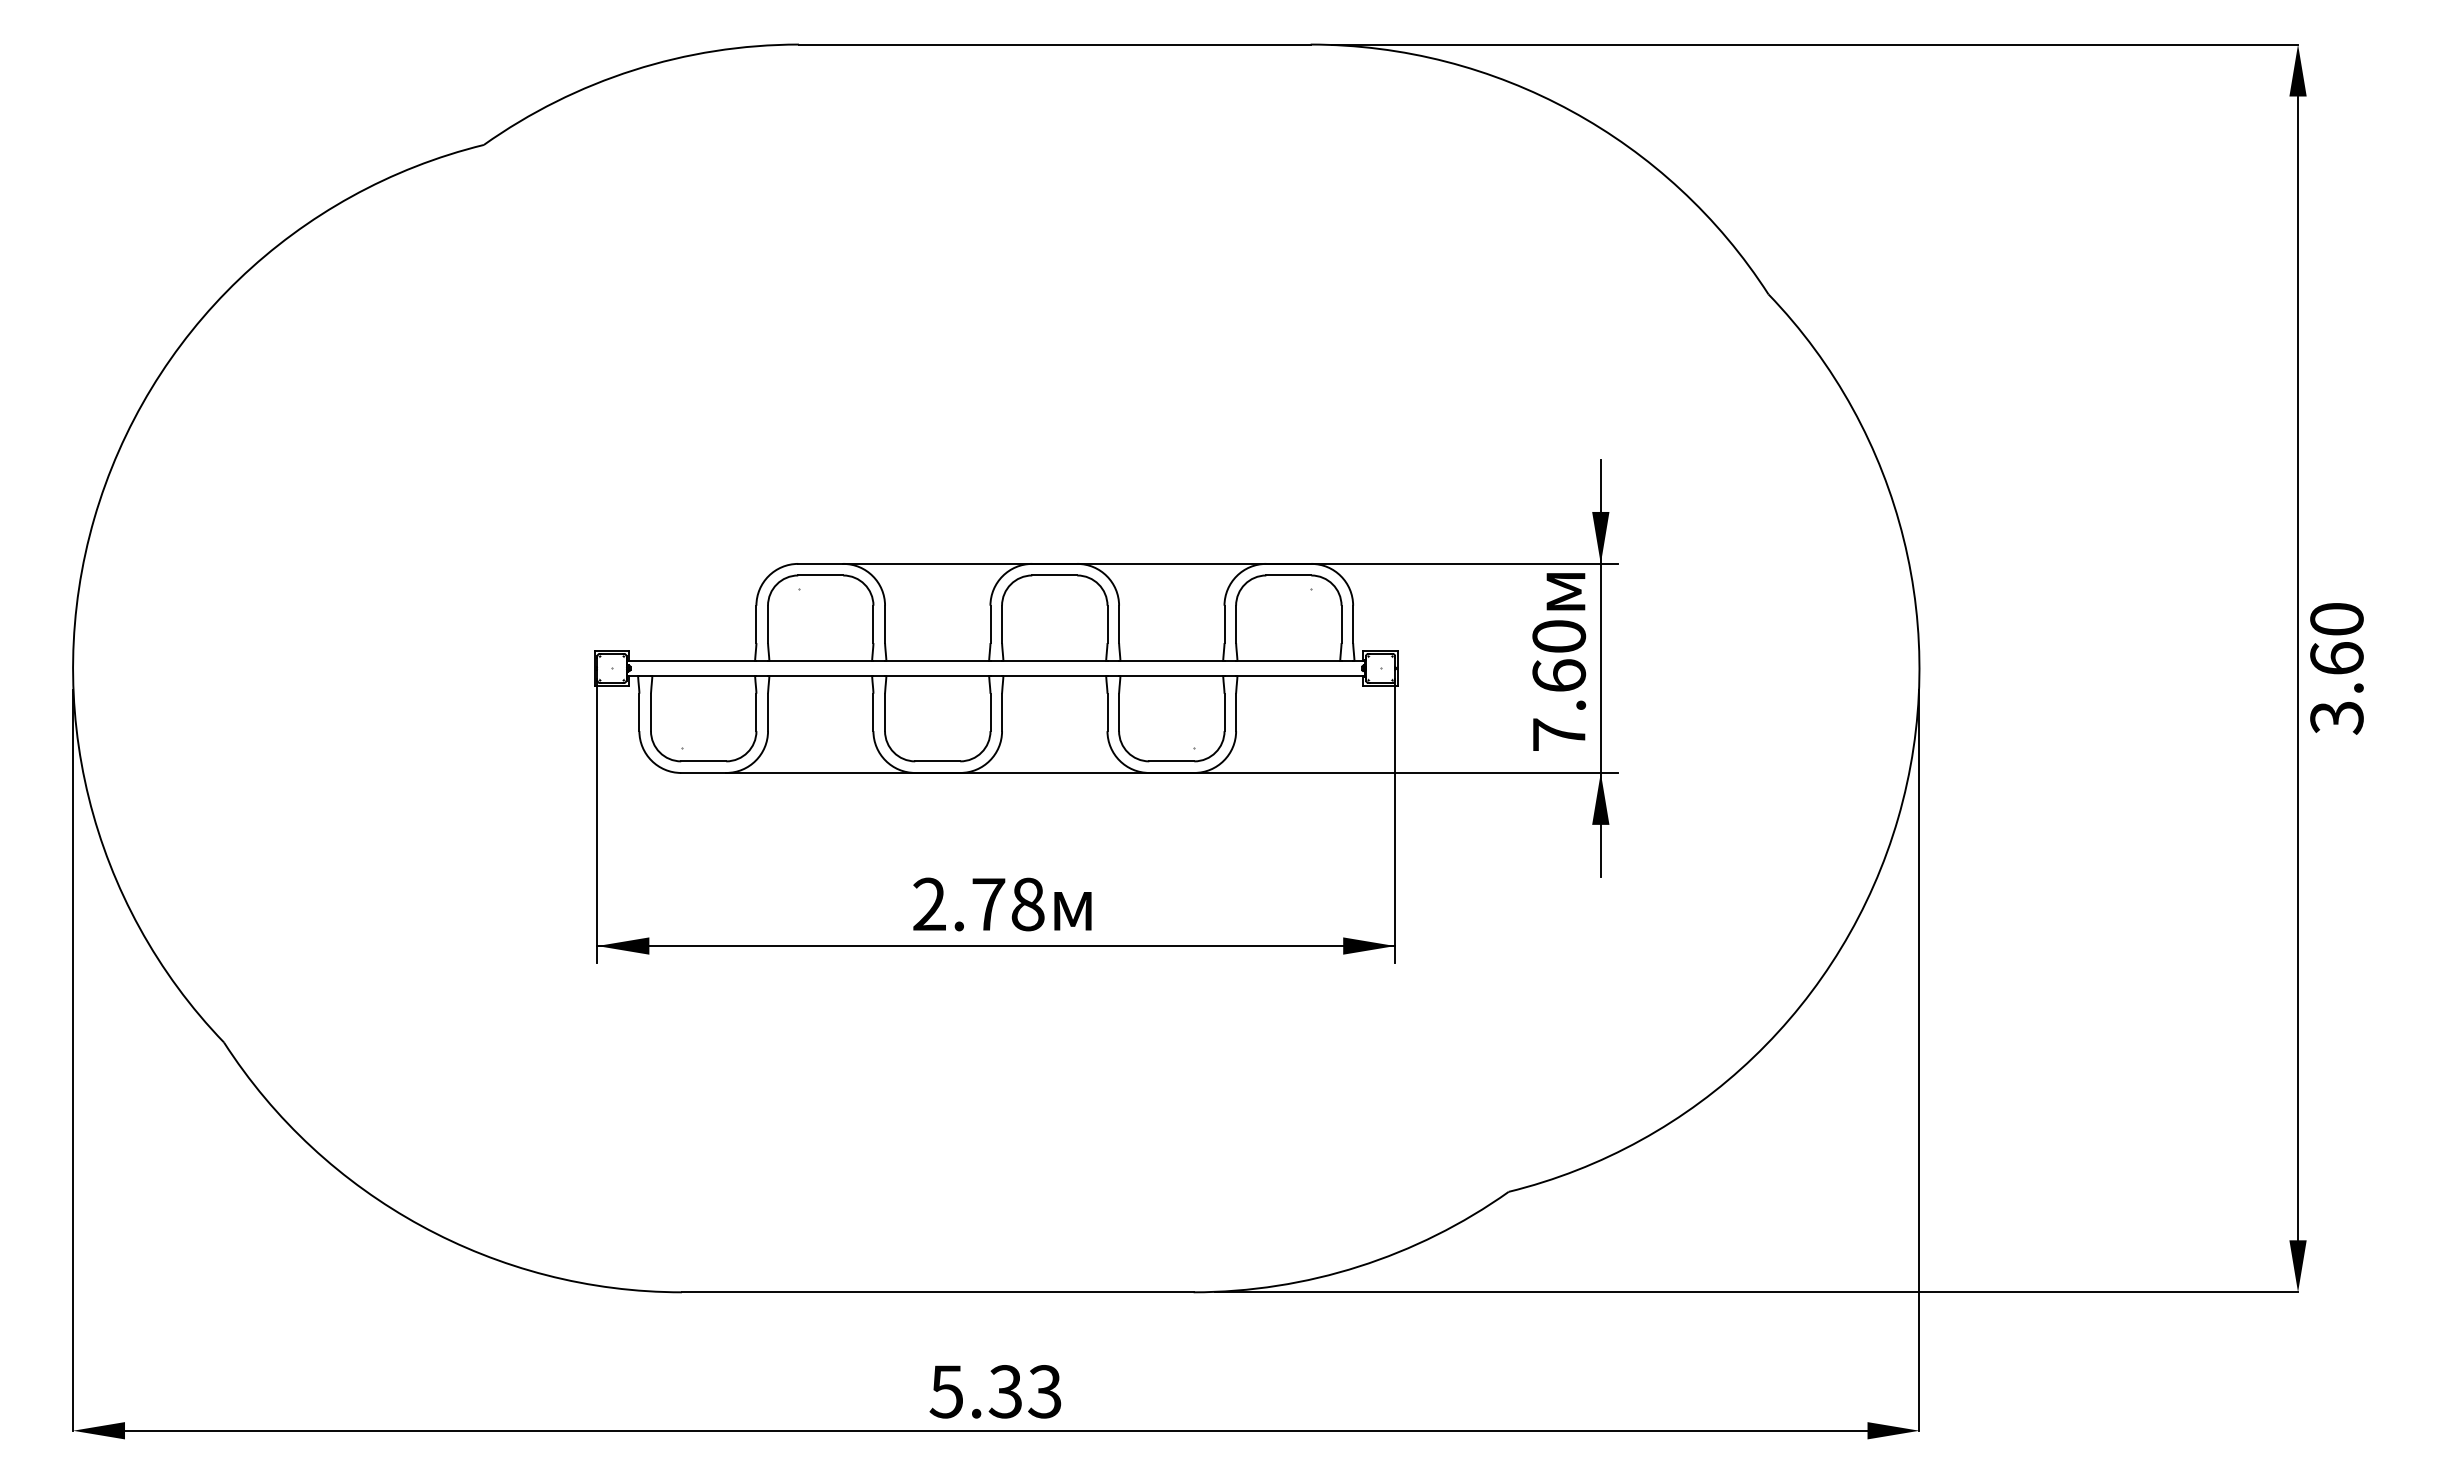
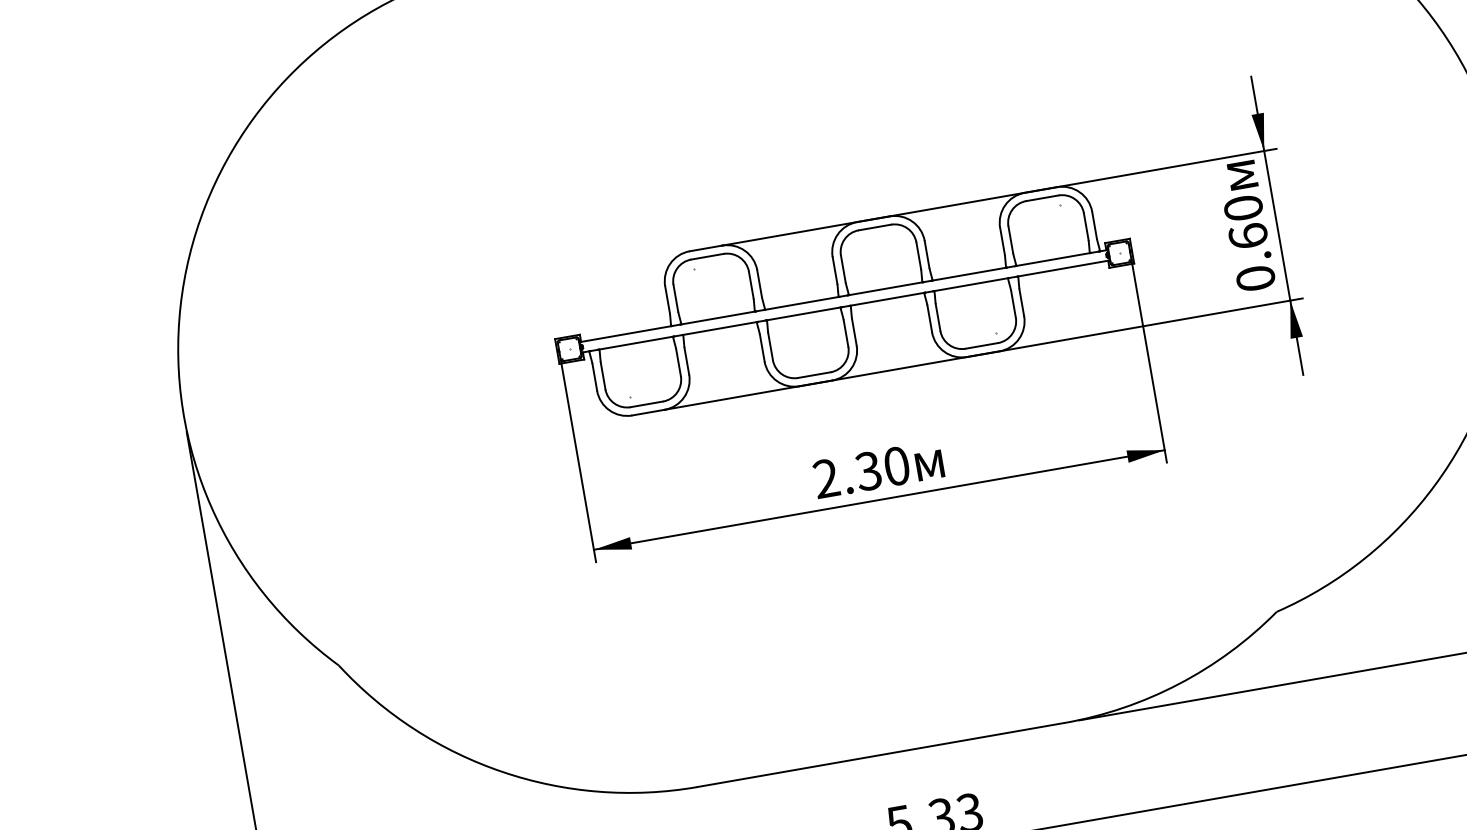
text: (1559, 734) -> (1255, 278), 7.60 -> 0.60
text: (1007, 904) -> (882, 468), 2.78 -> 2.30

